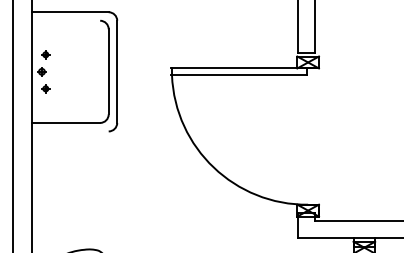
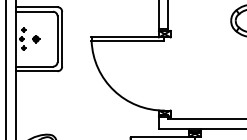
line: (65, 20) -> (34, 11), added
part: (69, 72) -> (36, 39), added
line: (69, 131) -> (36, 71), added

